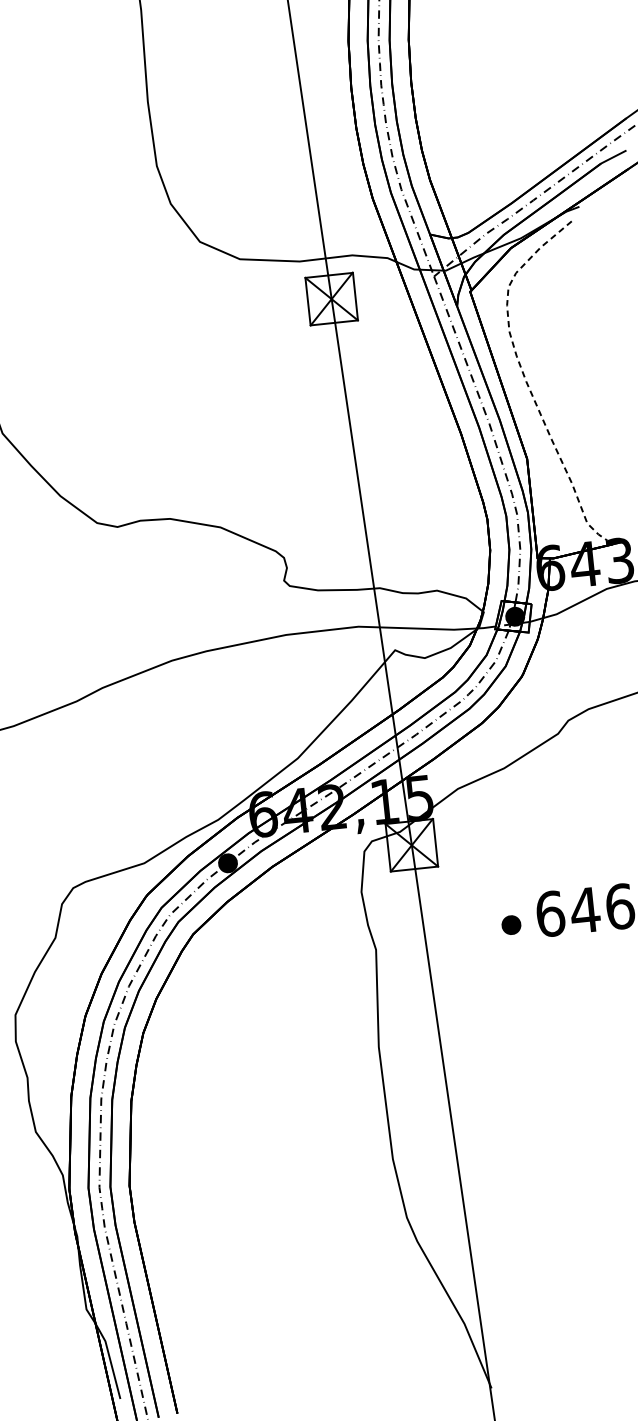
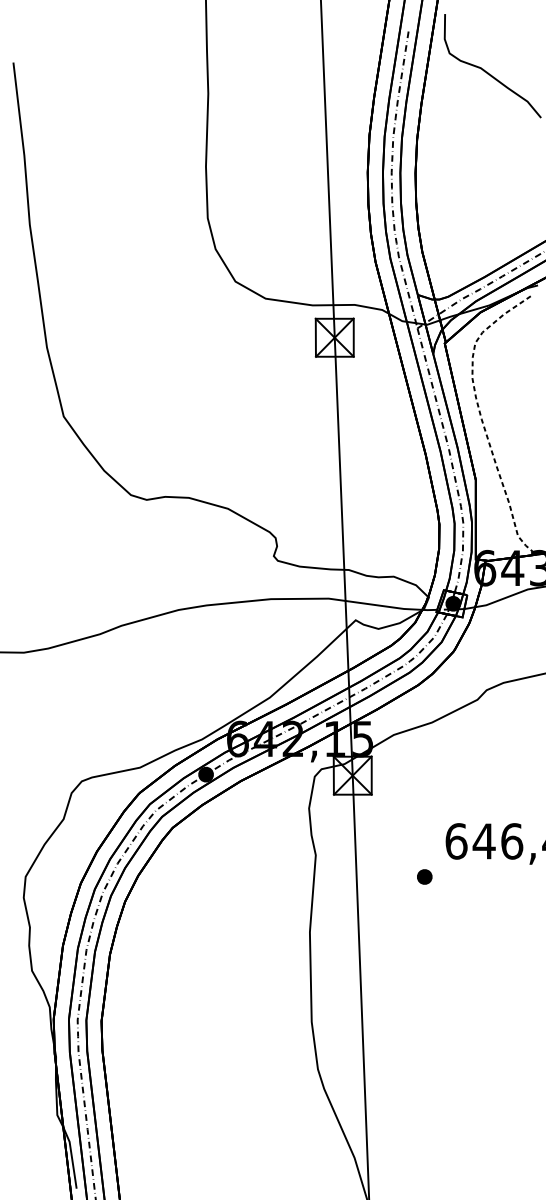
part: (511, 924) -> (424, 876), moved

